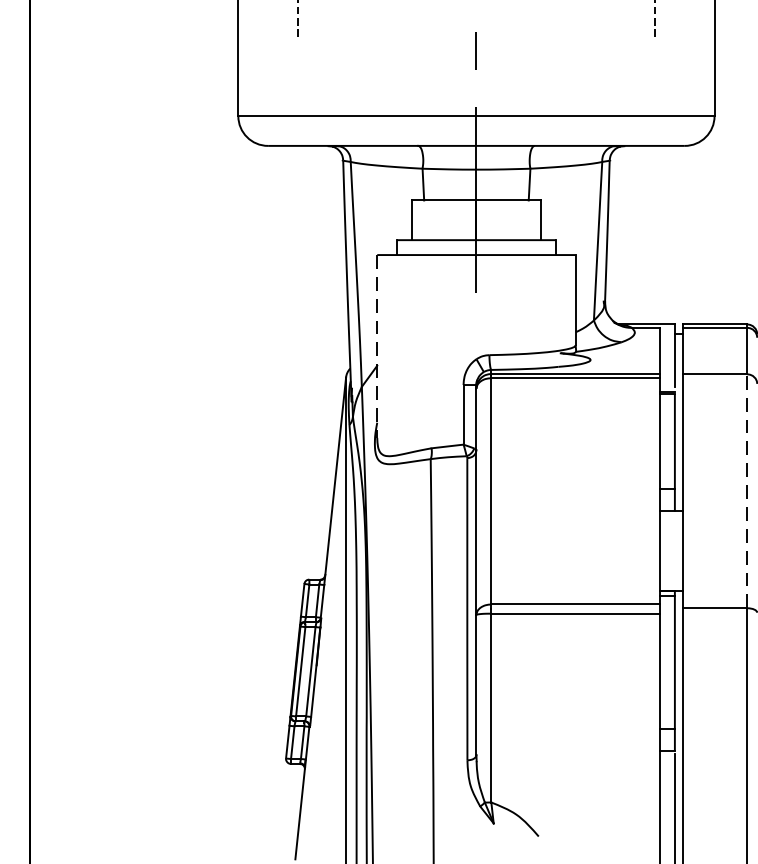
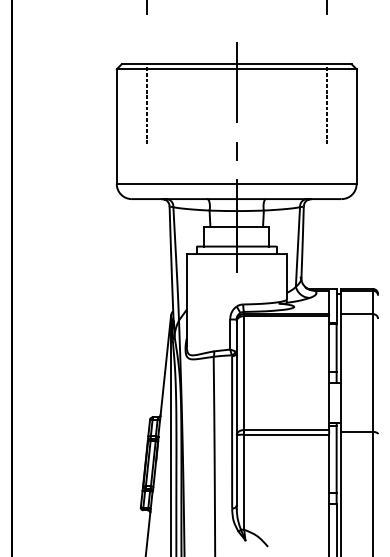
line: (376, 347) -> (186, 300), dashed -> solid
line: (748, 492) -> (373, 373), dashed -> solid

